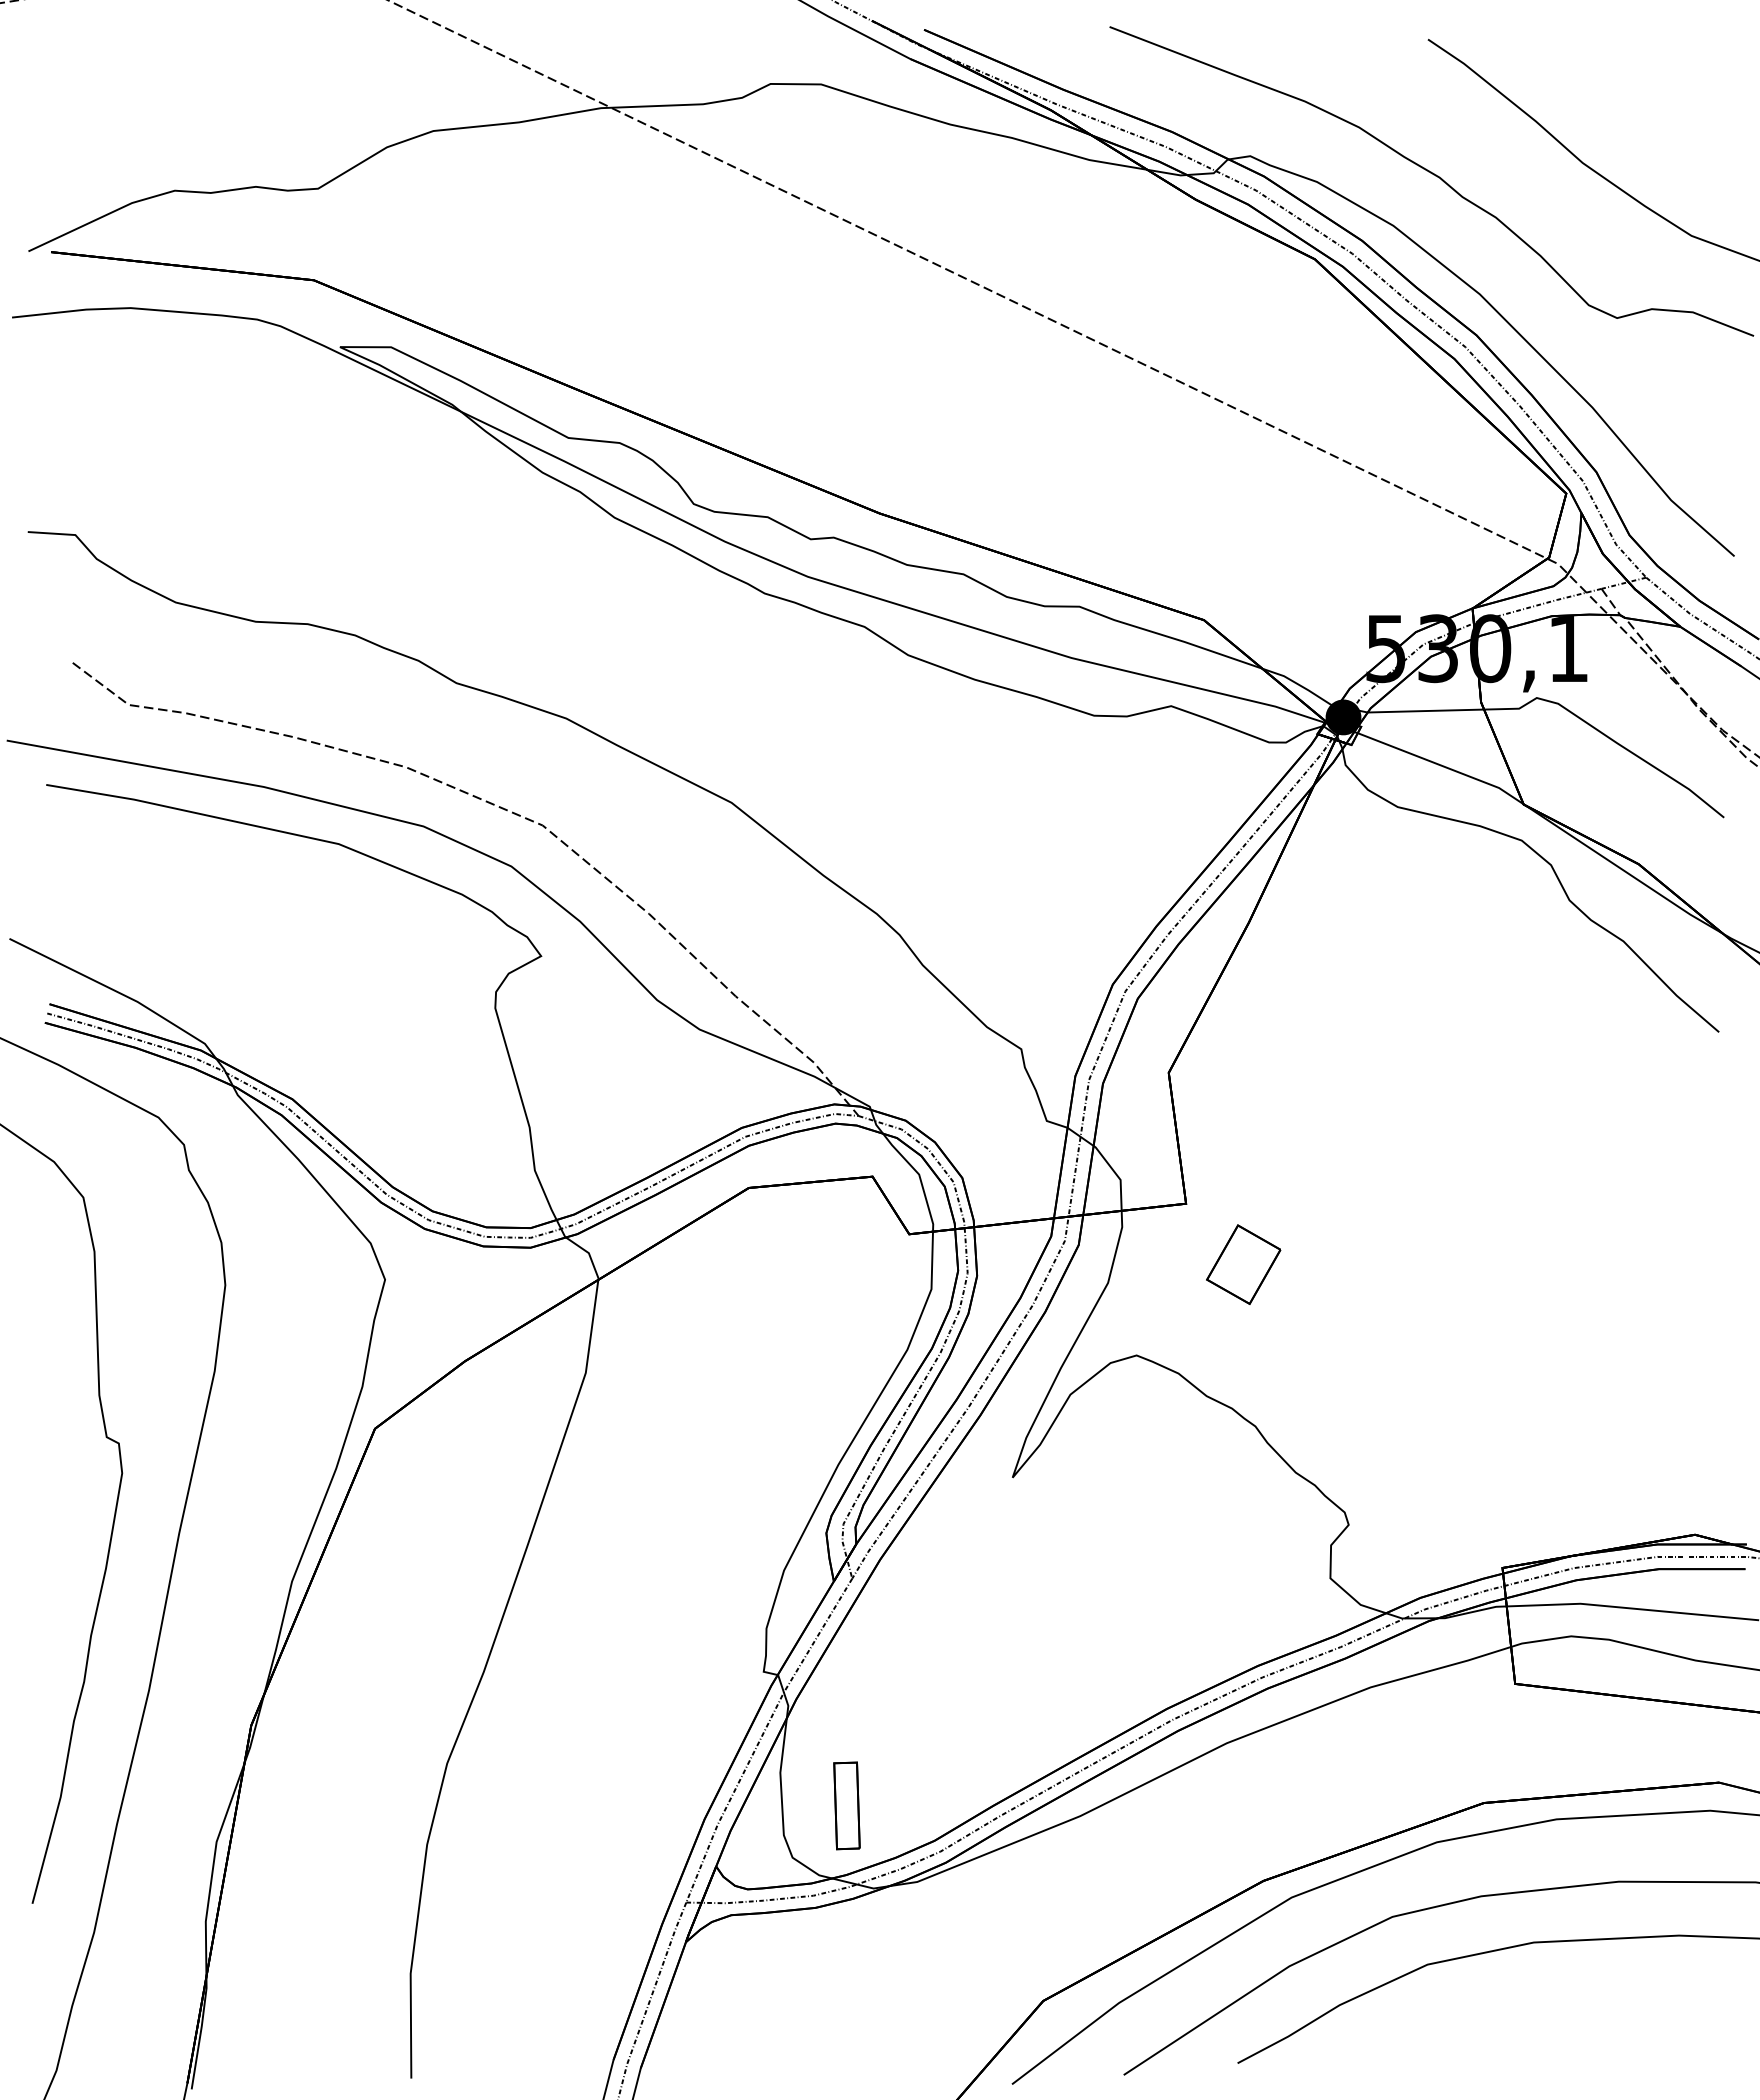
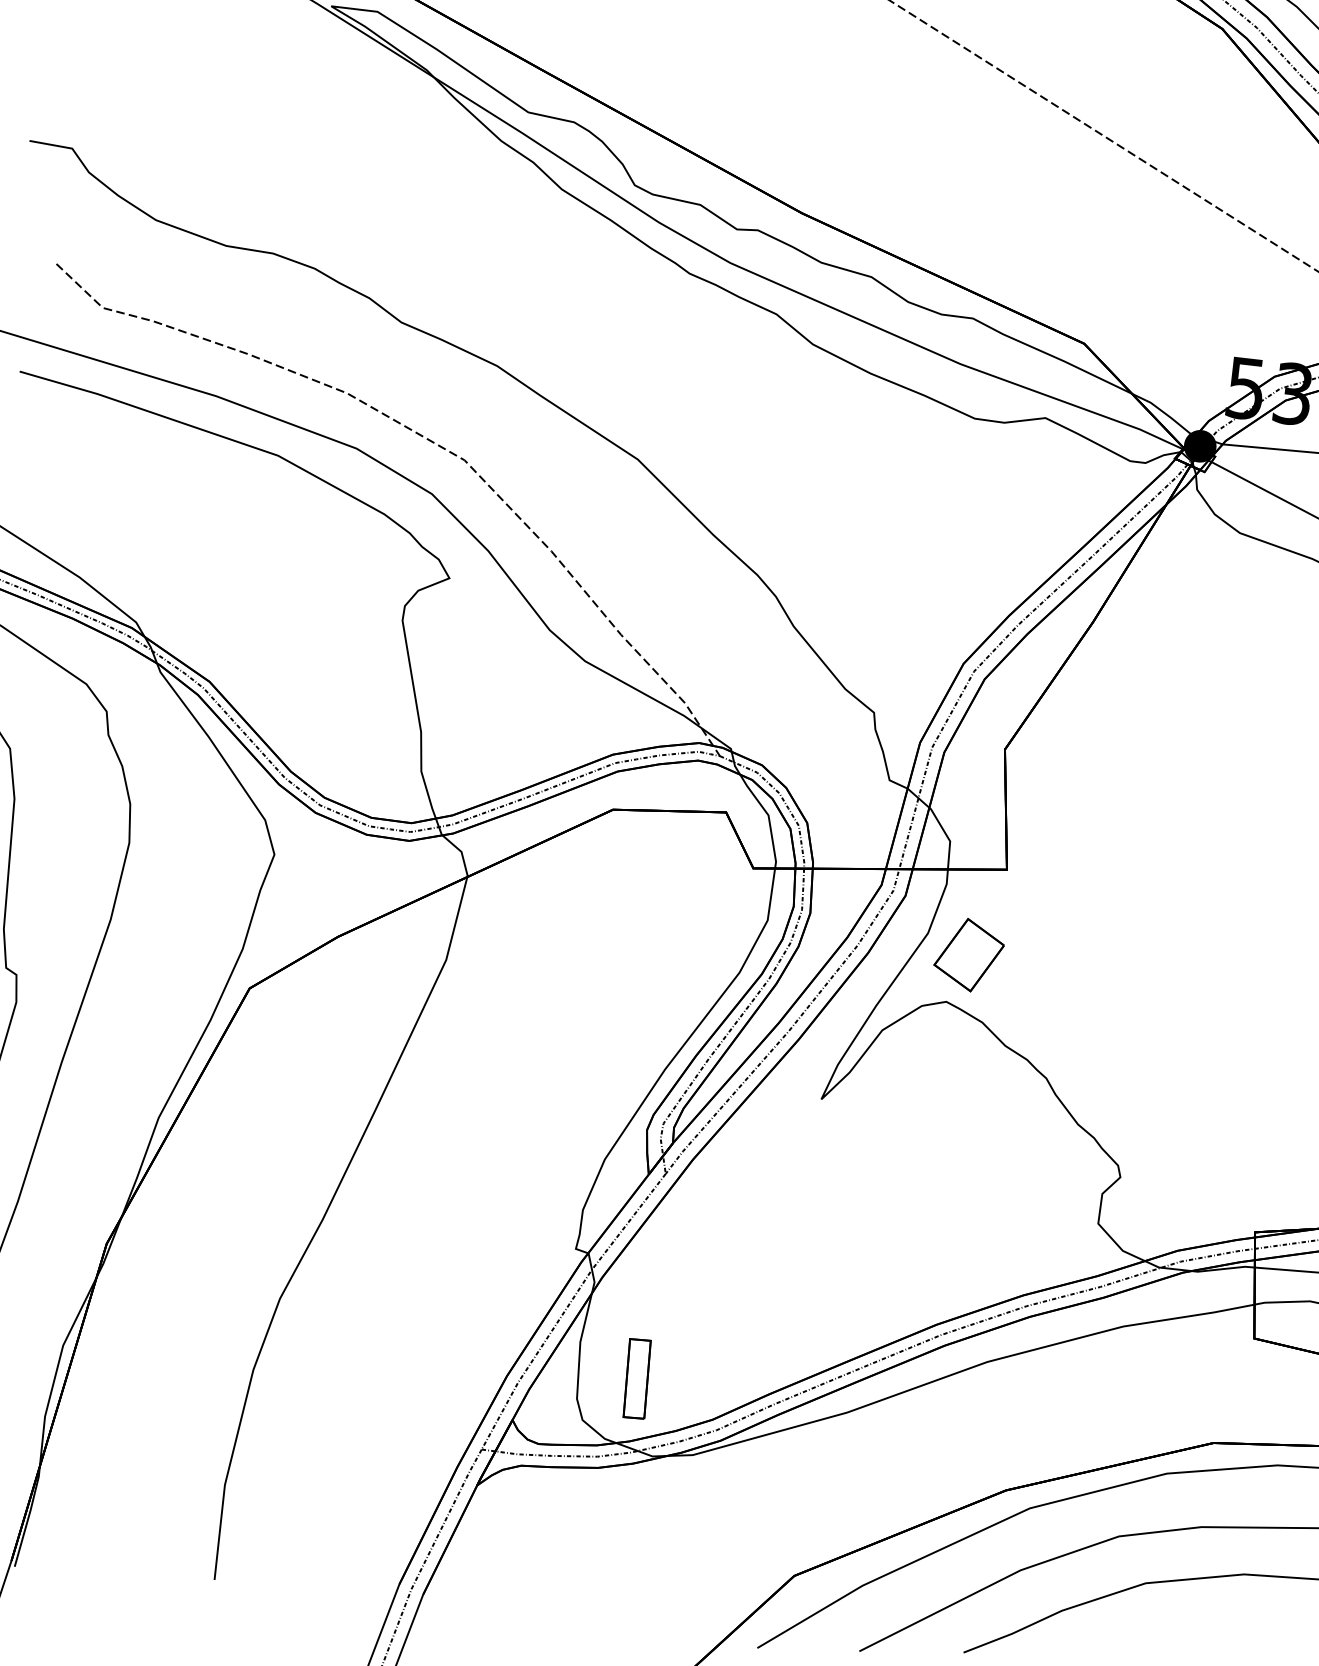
part: (1243, 1264) -> (969, 954), moved

